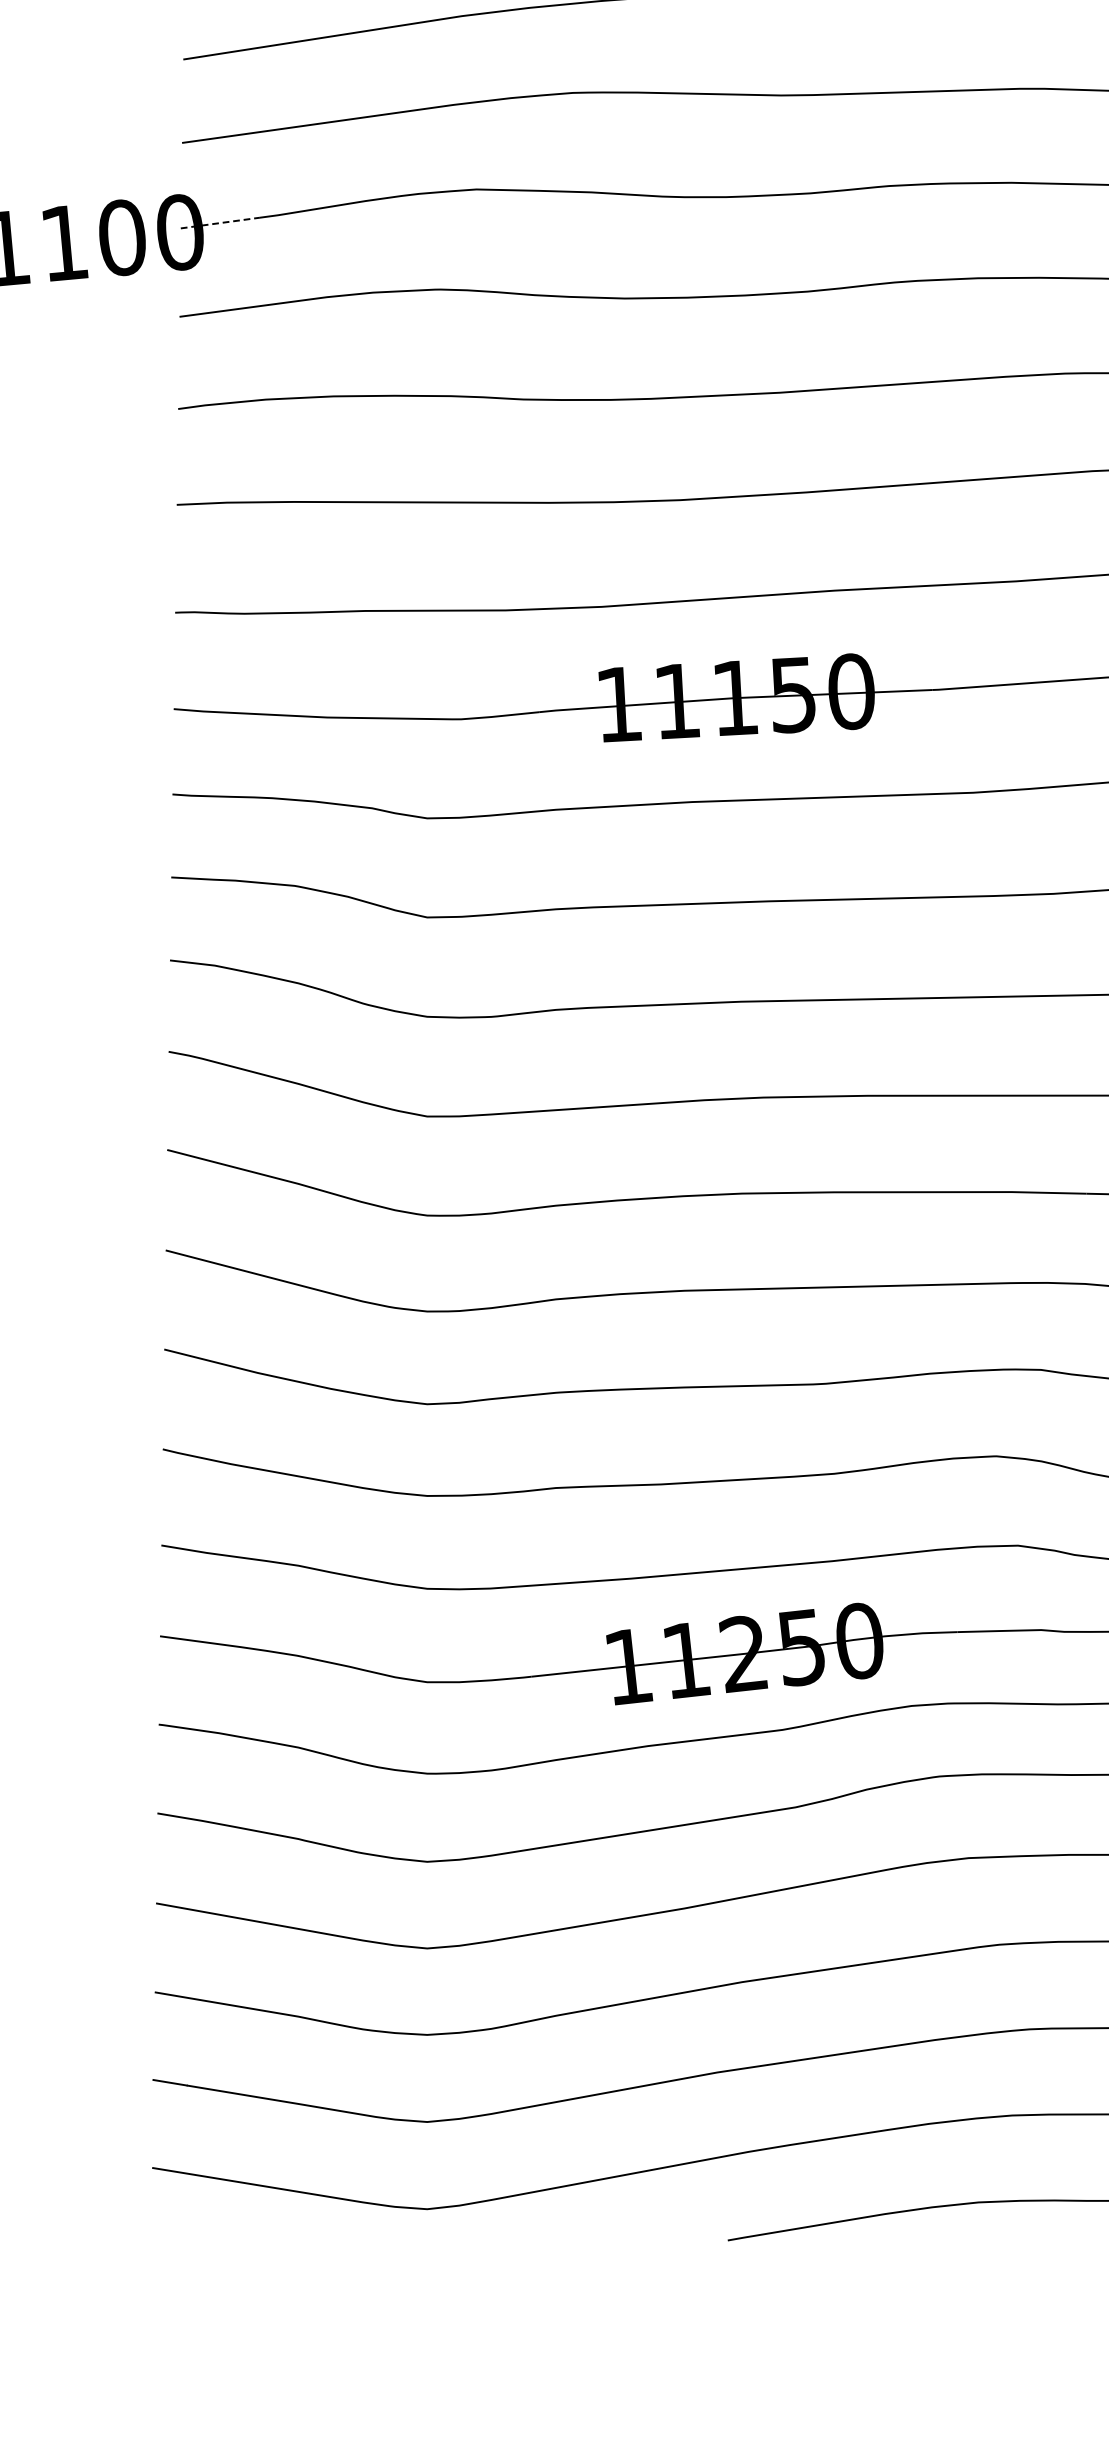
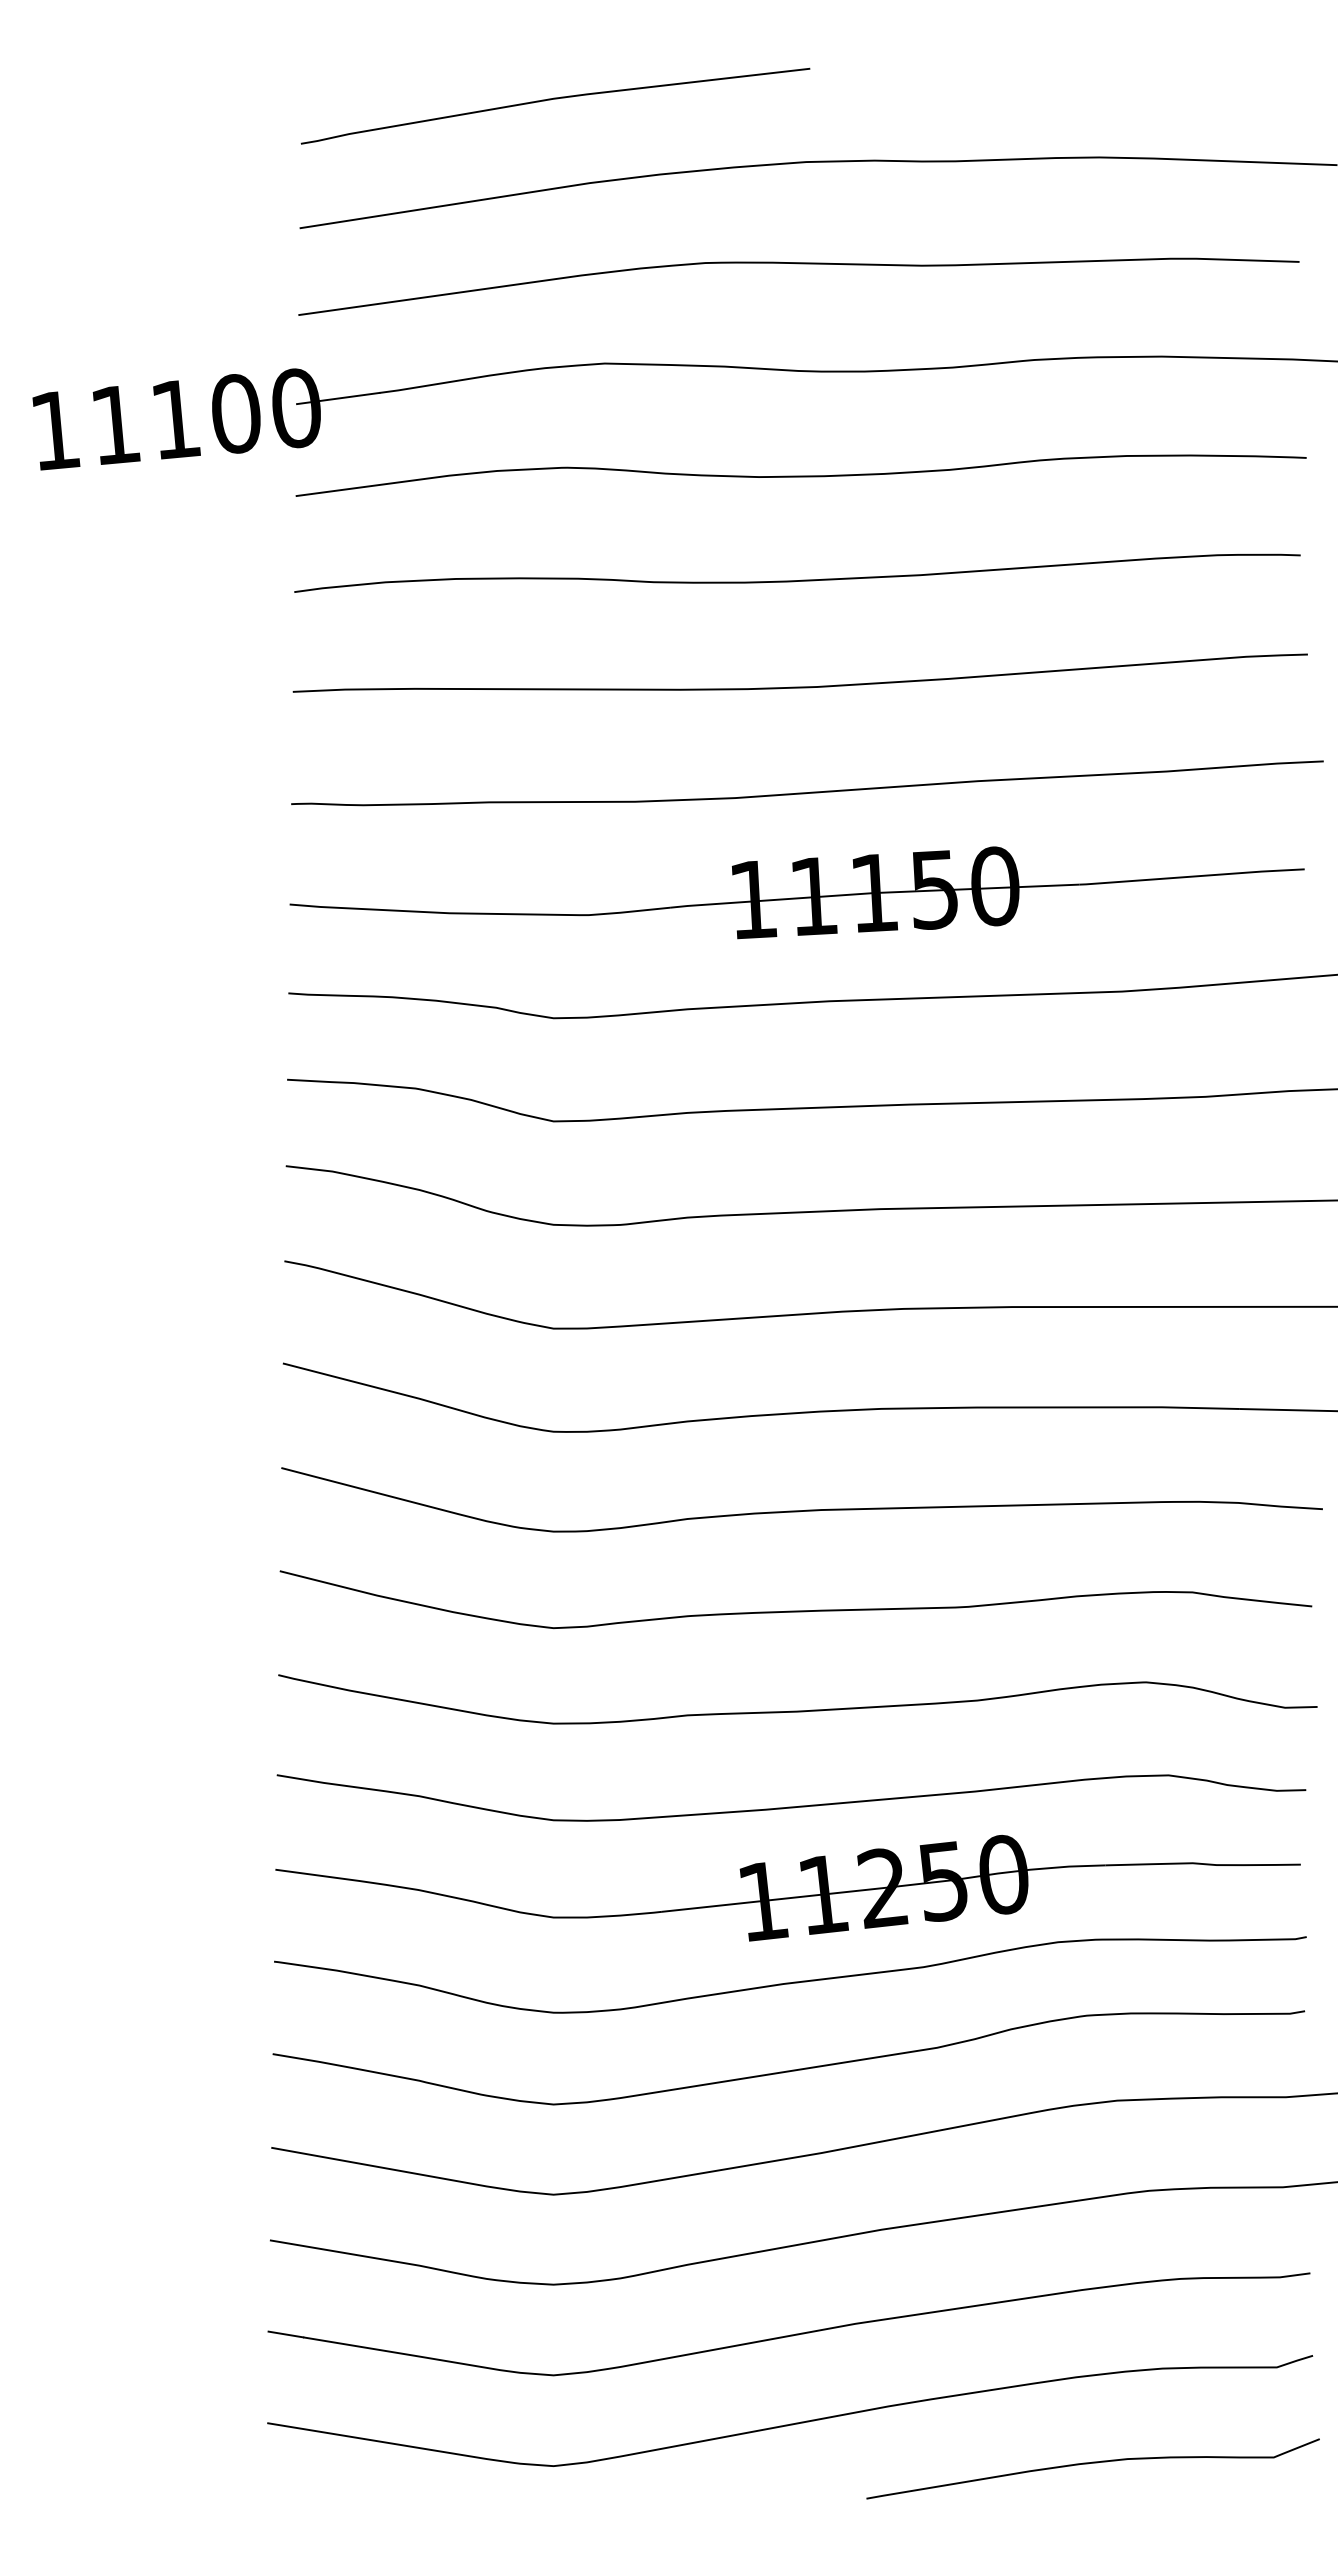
line: (220, 223) -> (338, 398), dashed -> solid

